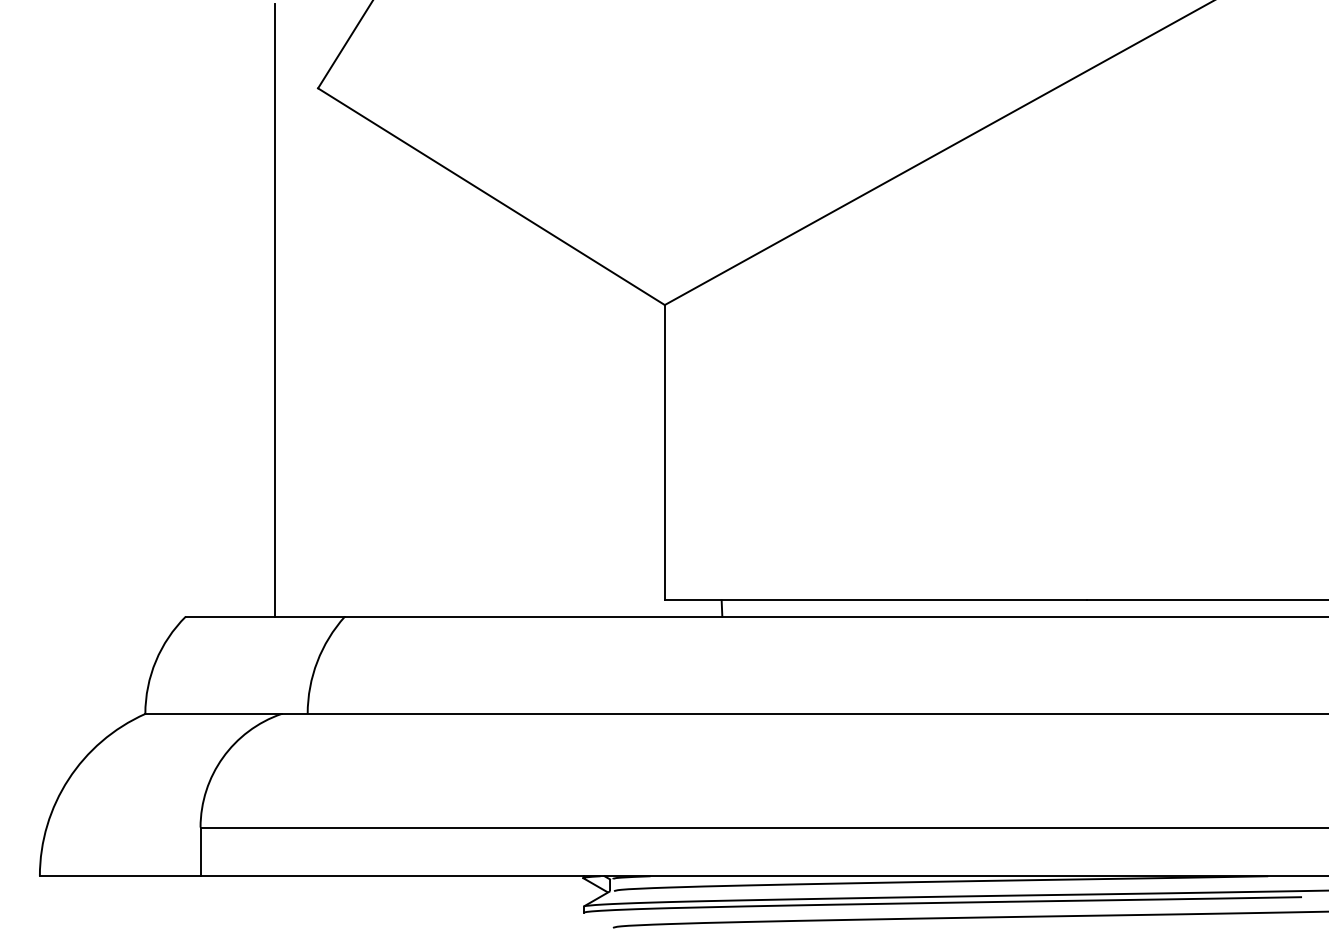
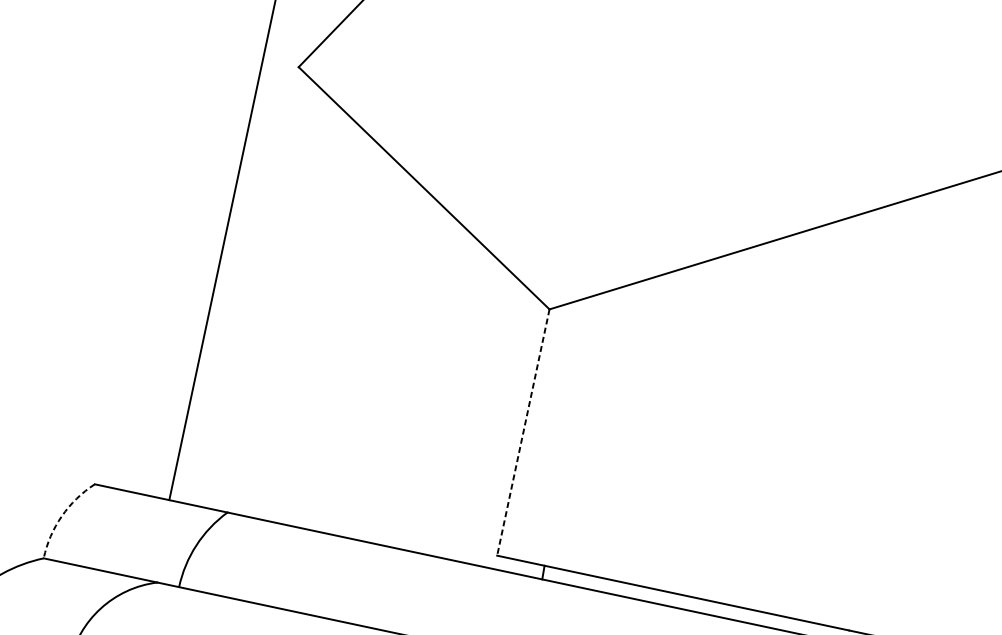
line: (664, 452) -> (523, 432), solid -> dashed
arc: (155, 661) -> (61, 516), solid -> dashed

